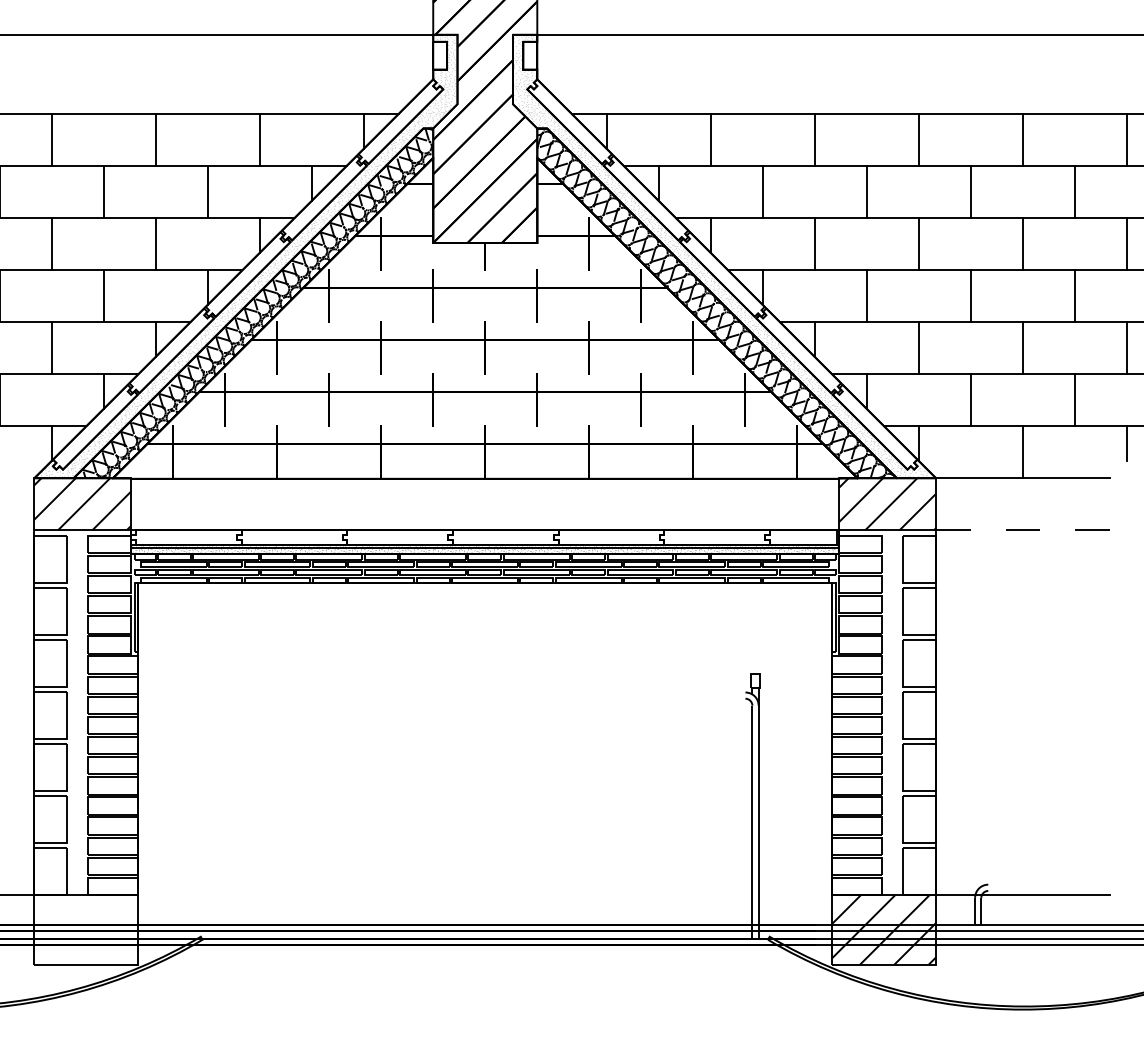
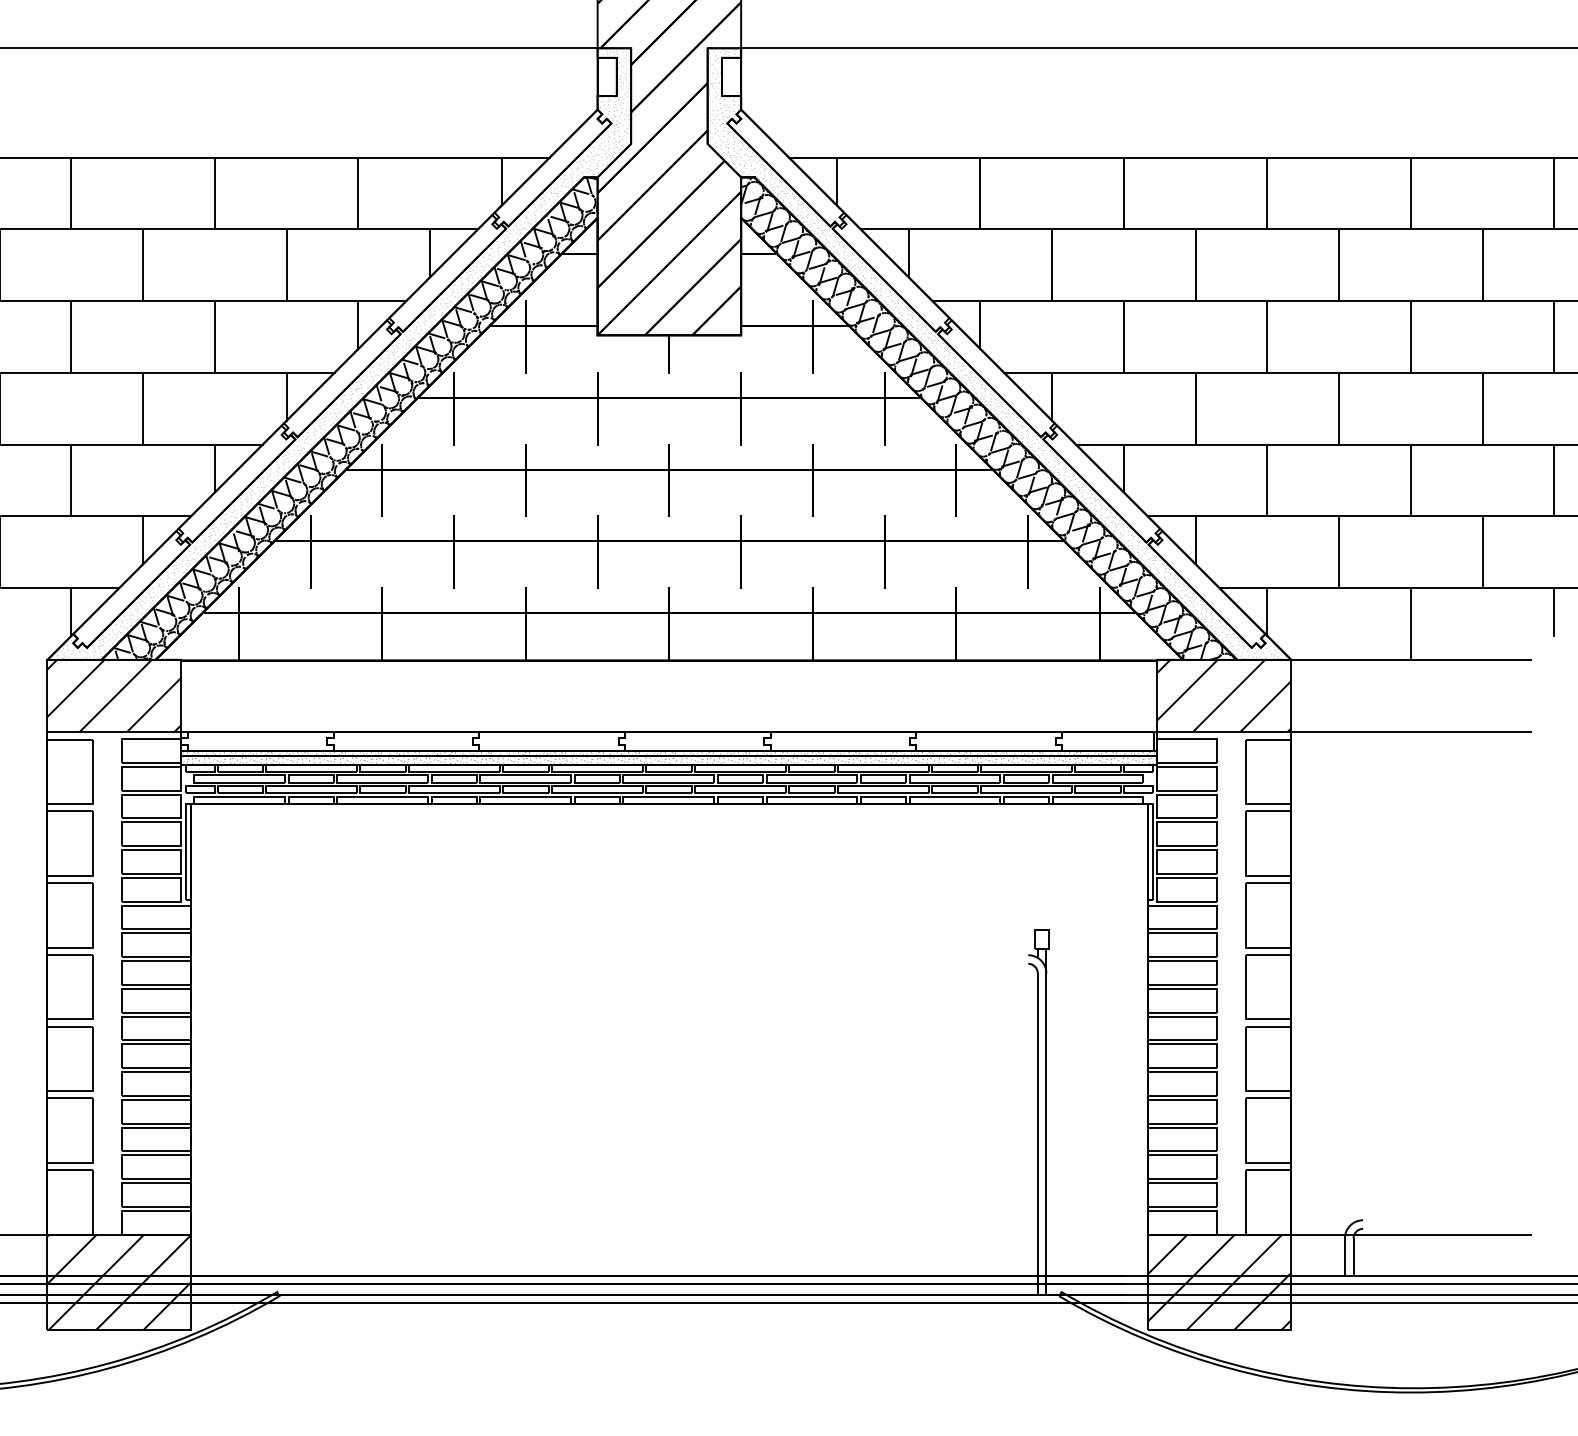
line: (1022, 530) -> (1410, 731), dashed -> solid
hatch: (86, 929) -> (119, 1282), added

